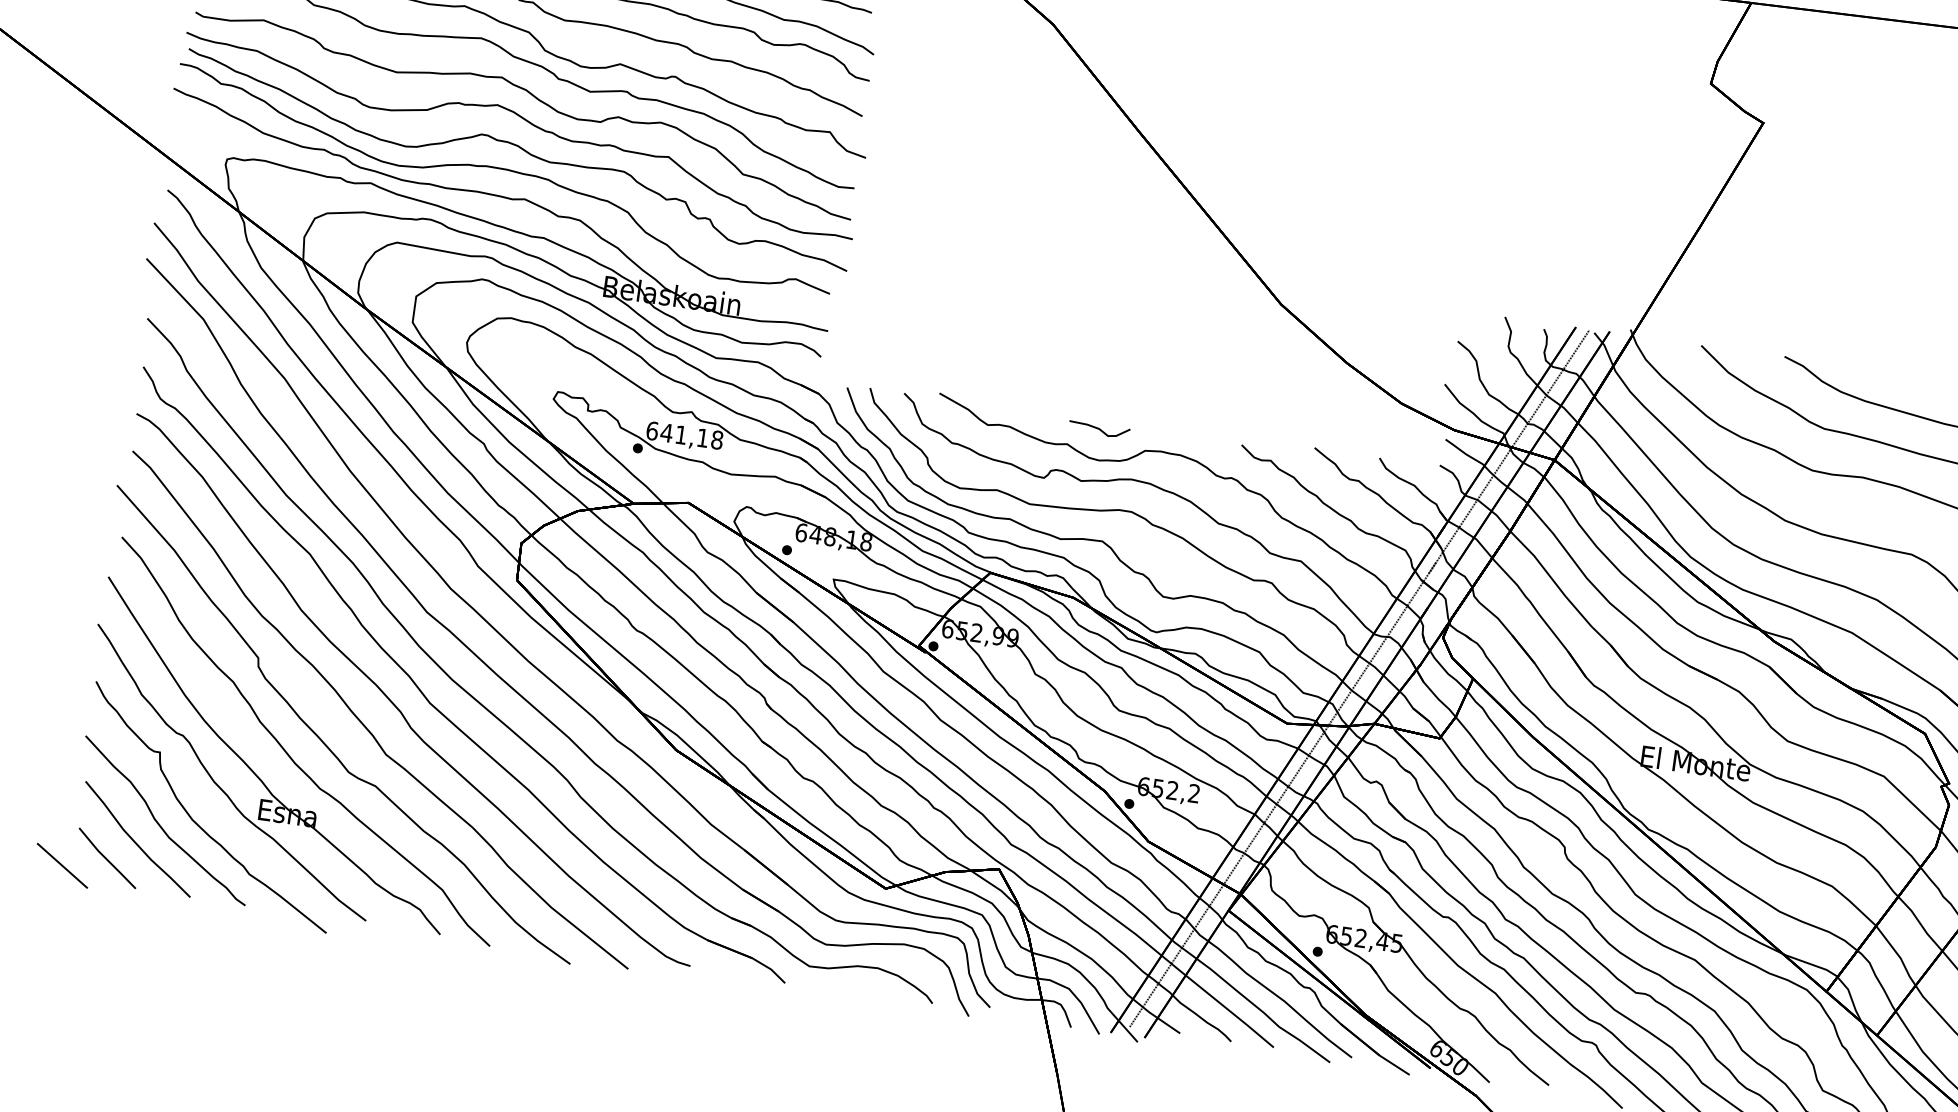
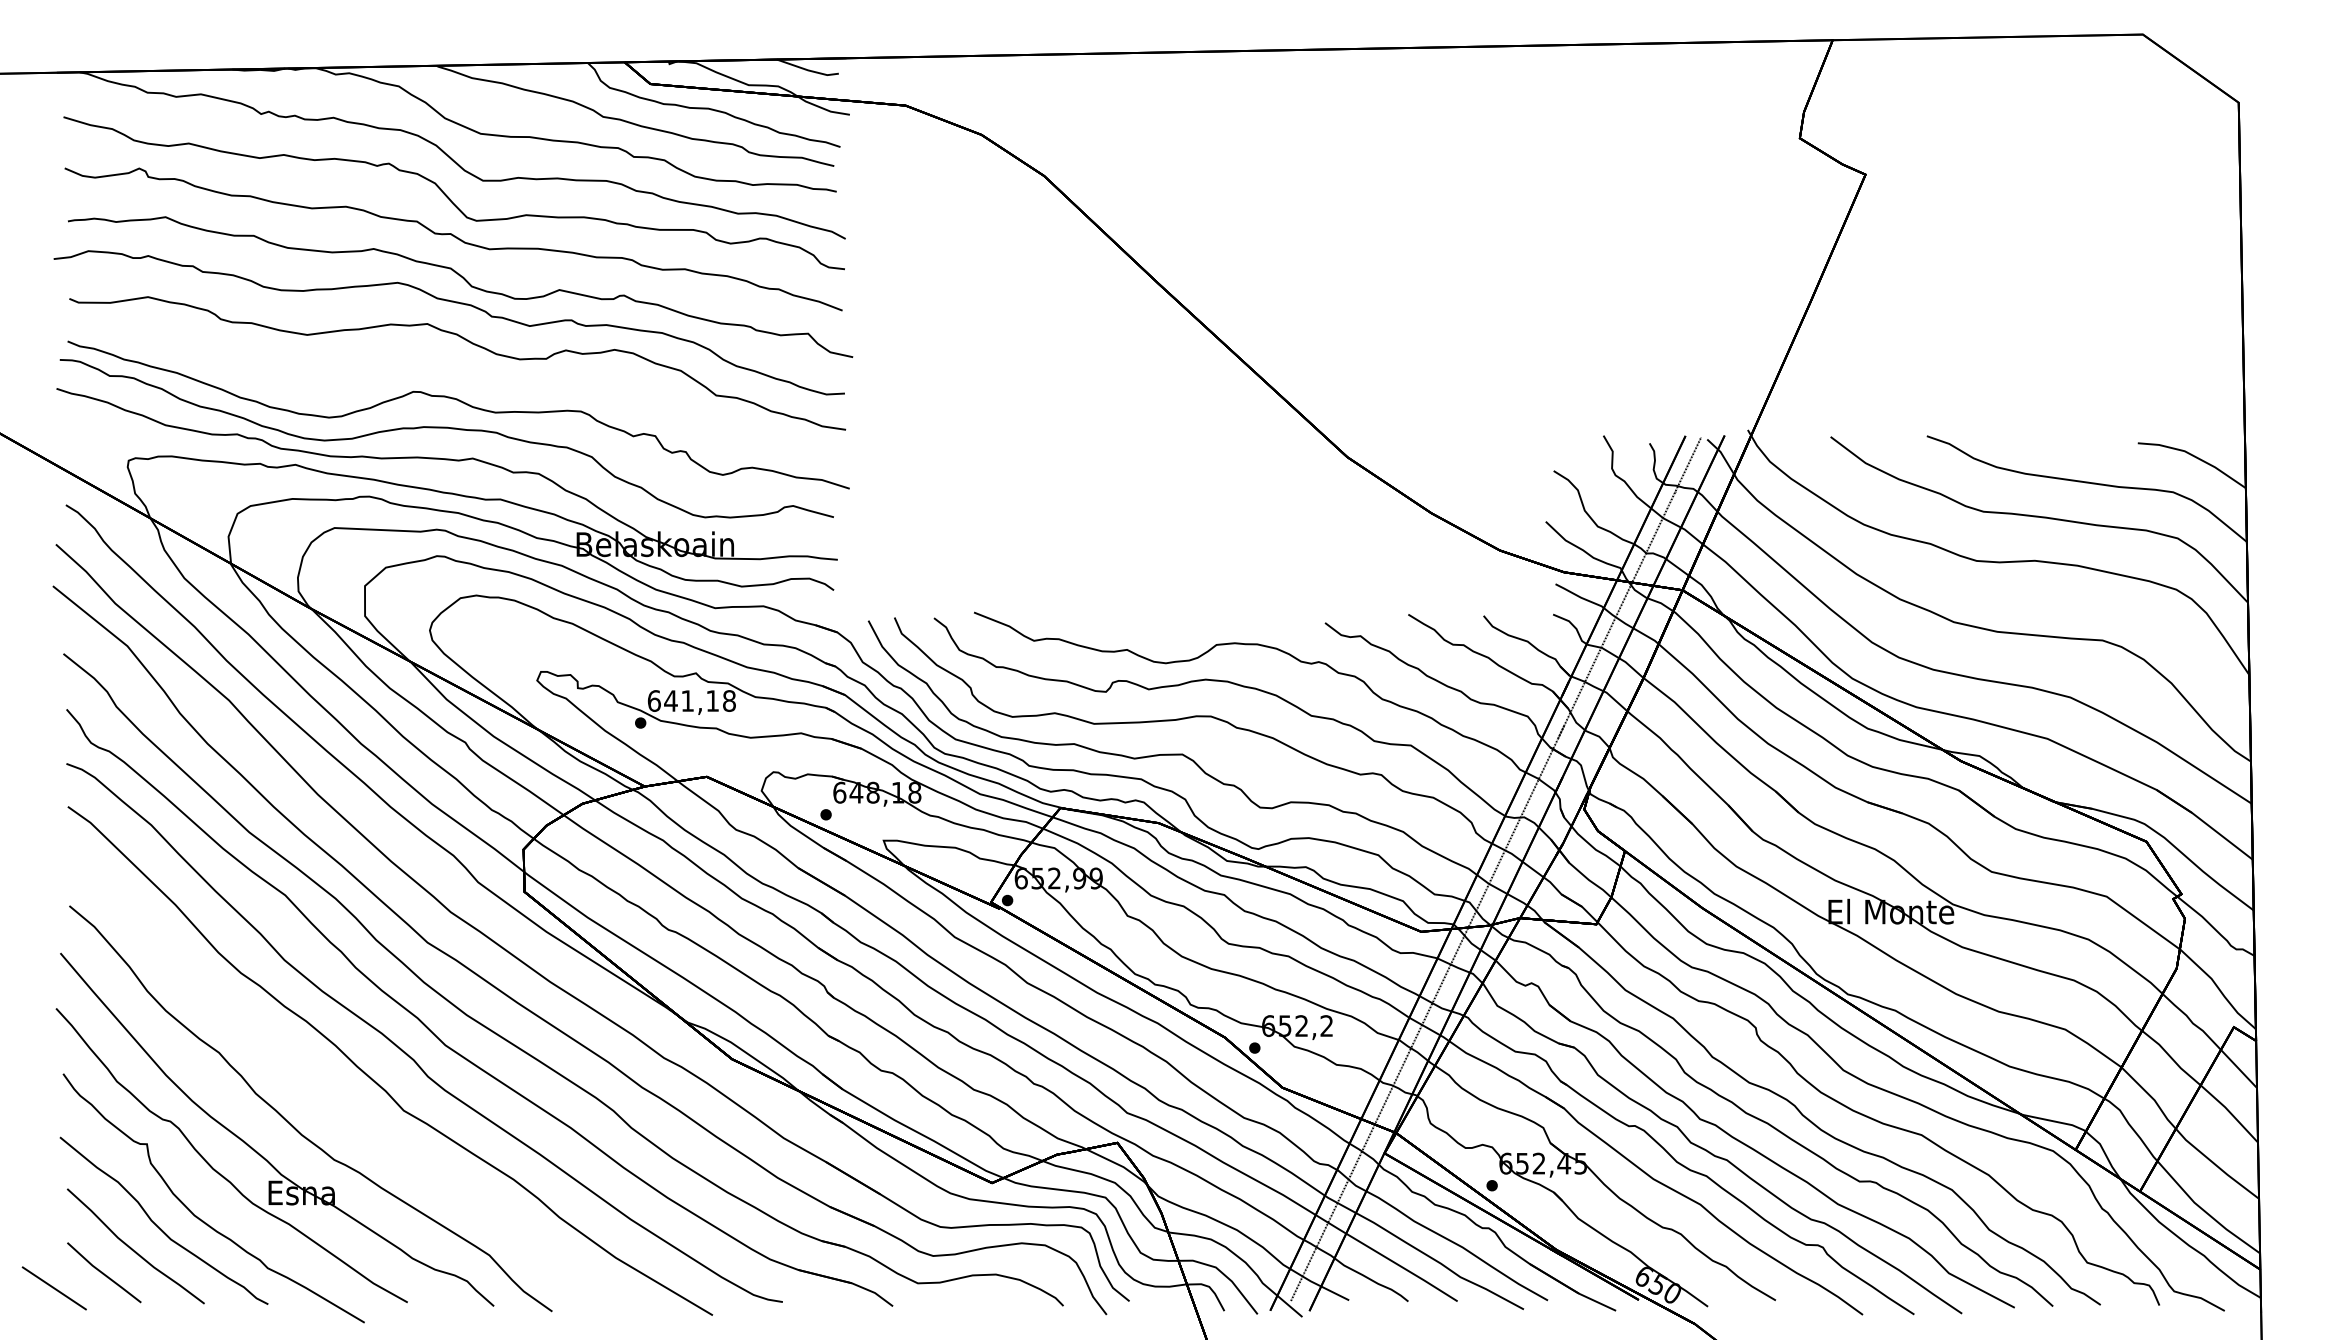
curve: (526, 121) -> (462, 370), removed
curve: (1099, 429) -> (1161, 628), removed
curve: (326, 744) -> (334, 1108), removed

